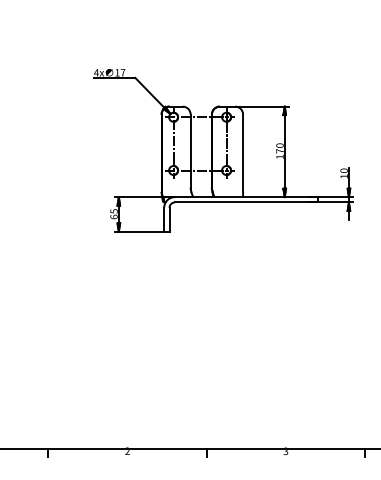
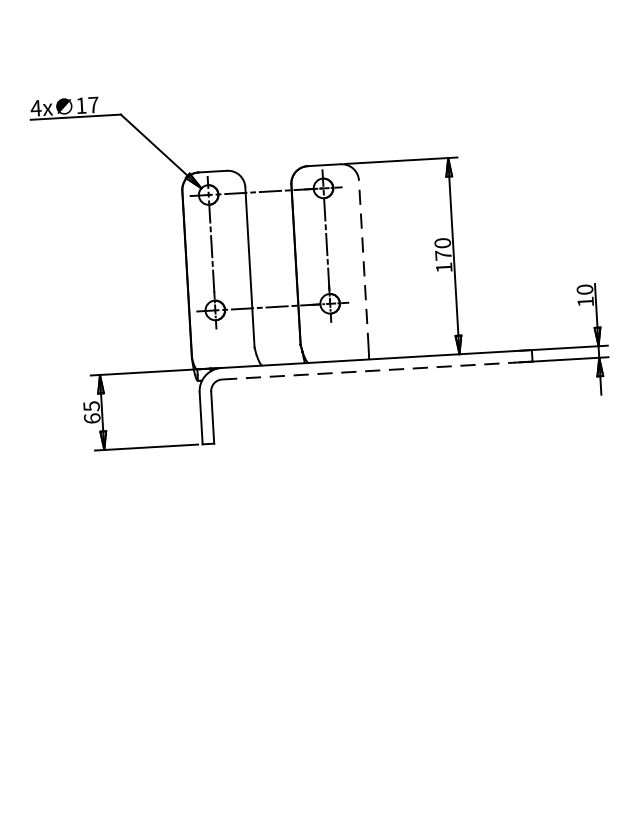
line: (243, 153) -> (364, 264), solid -> dashed
line: (242, 202) -> (368, 371), solid -> dashed

